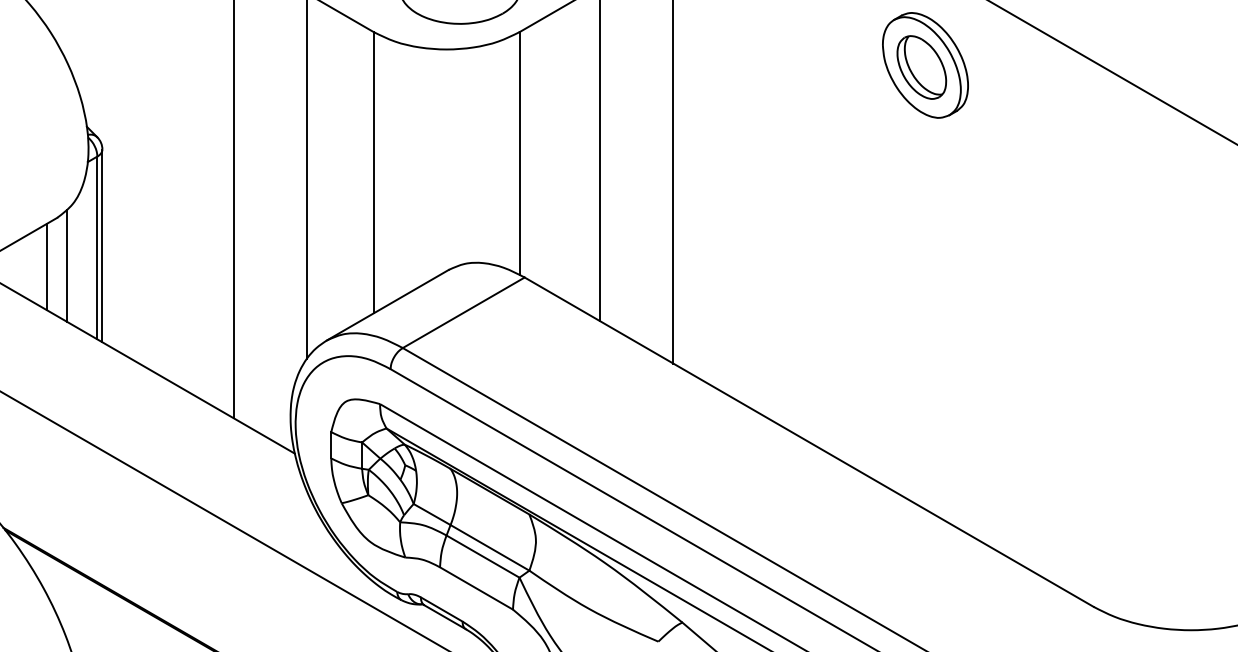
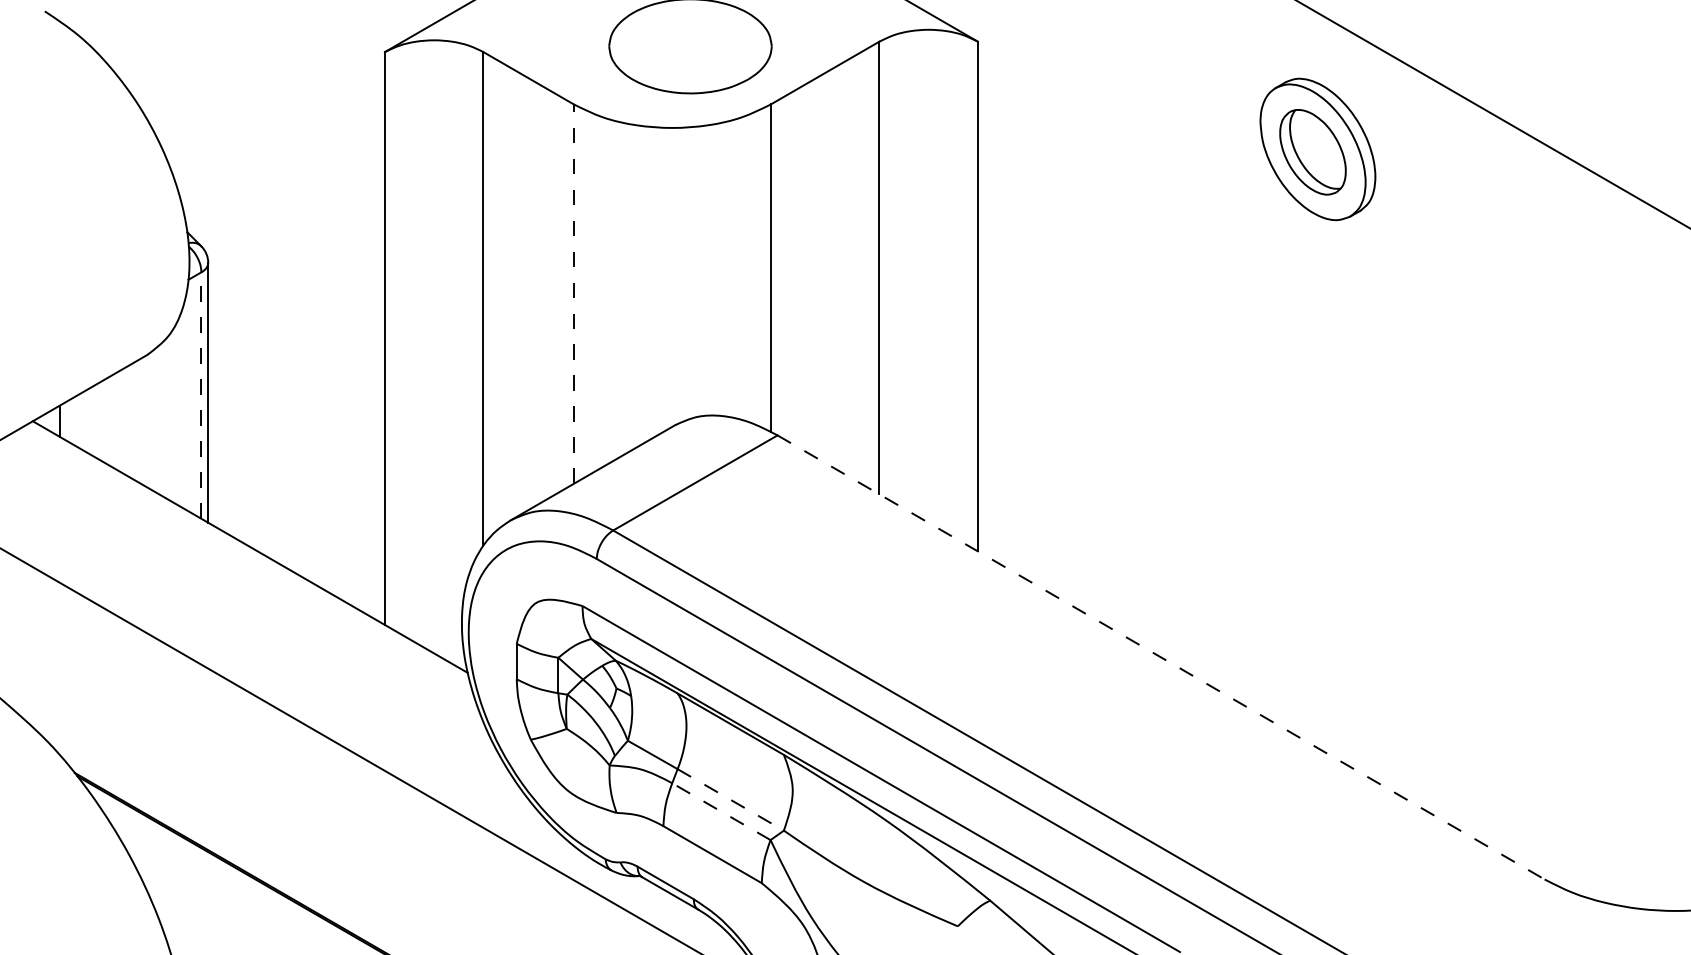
line: (373, 173) -> (573, 294), solid -> dashed
line: (97, 247) -> (201, 395), solid -> dashed
line: (67, 265) -> (161, 419), removed
line: (46, 267) -> (132, 421), removed
line: (809, 442) -> (1161, 657), solid -> dashed
line: (490, 548) -> (731, 800), solid -> dashed
line: (483, 556) -> (721, 811), solid -> dashed

